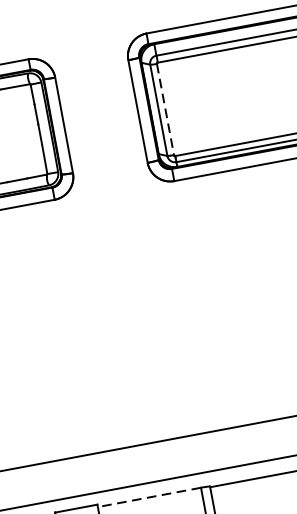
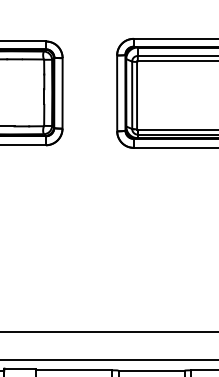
line: (166, 109) -> (137, 95), dashed -> solid
line: (149, 497) -> (73, 370), dashed -> solid

